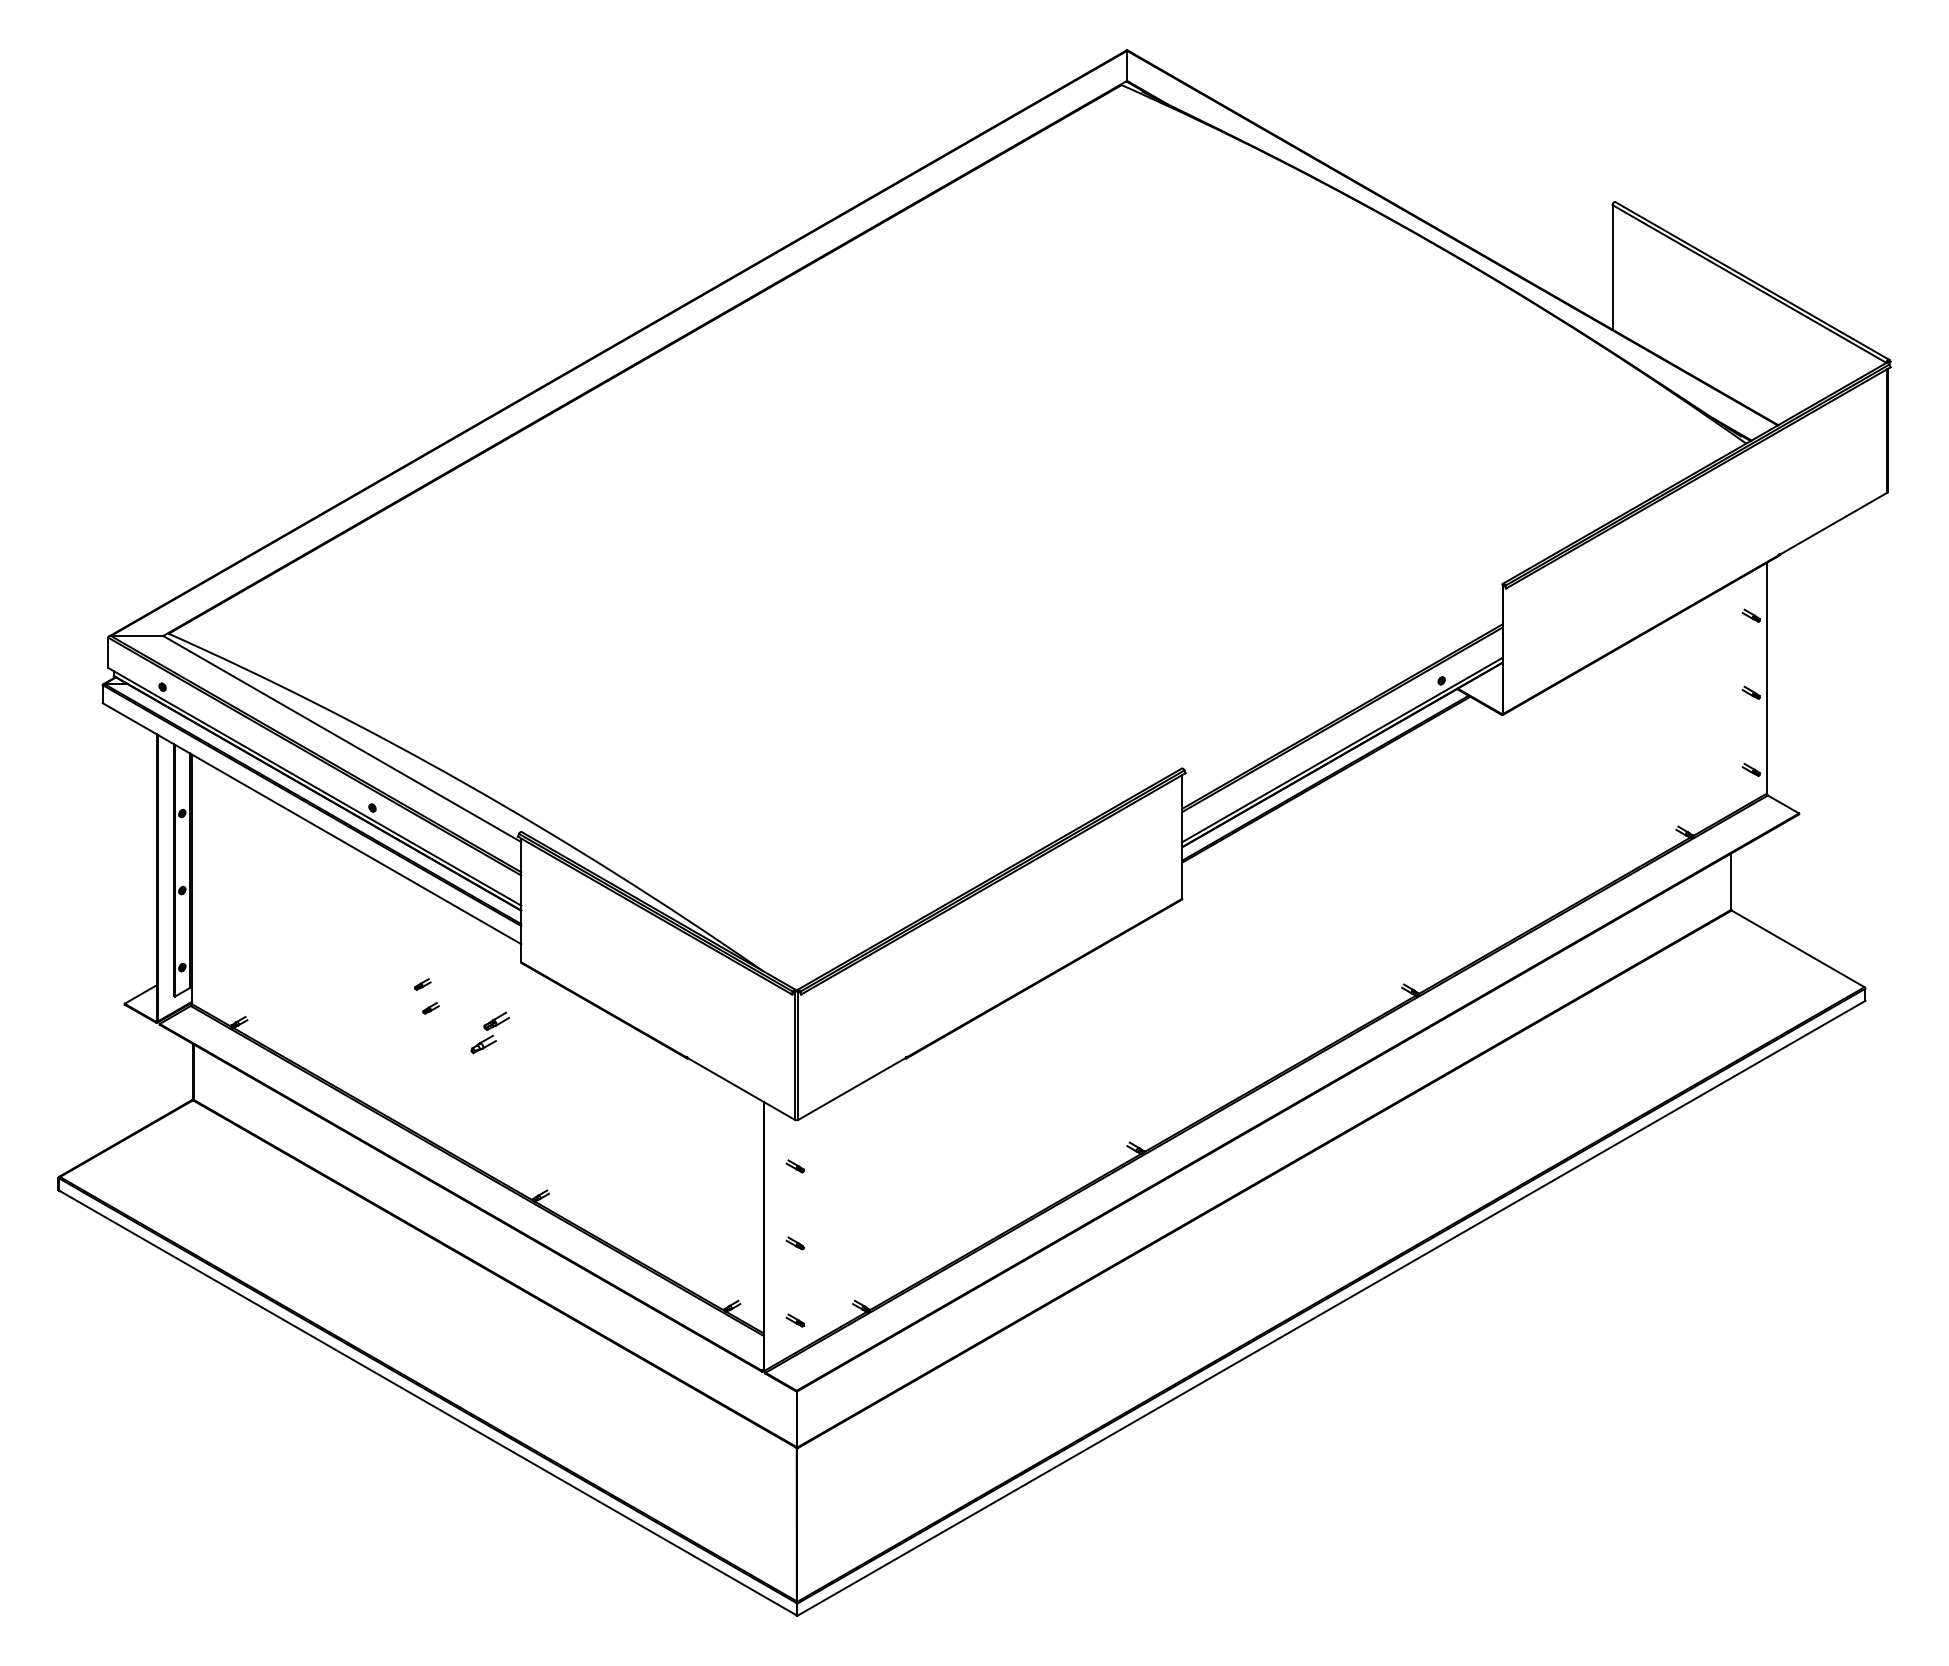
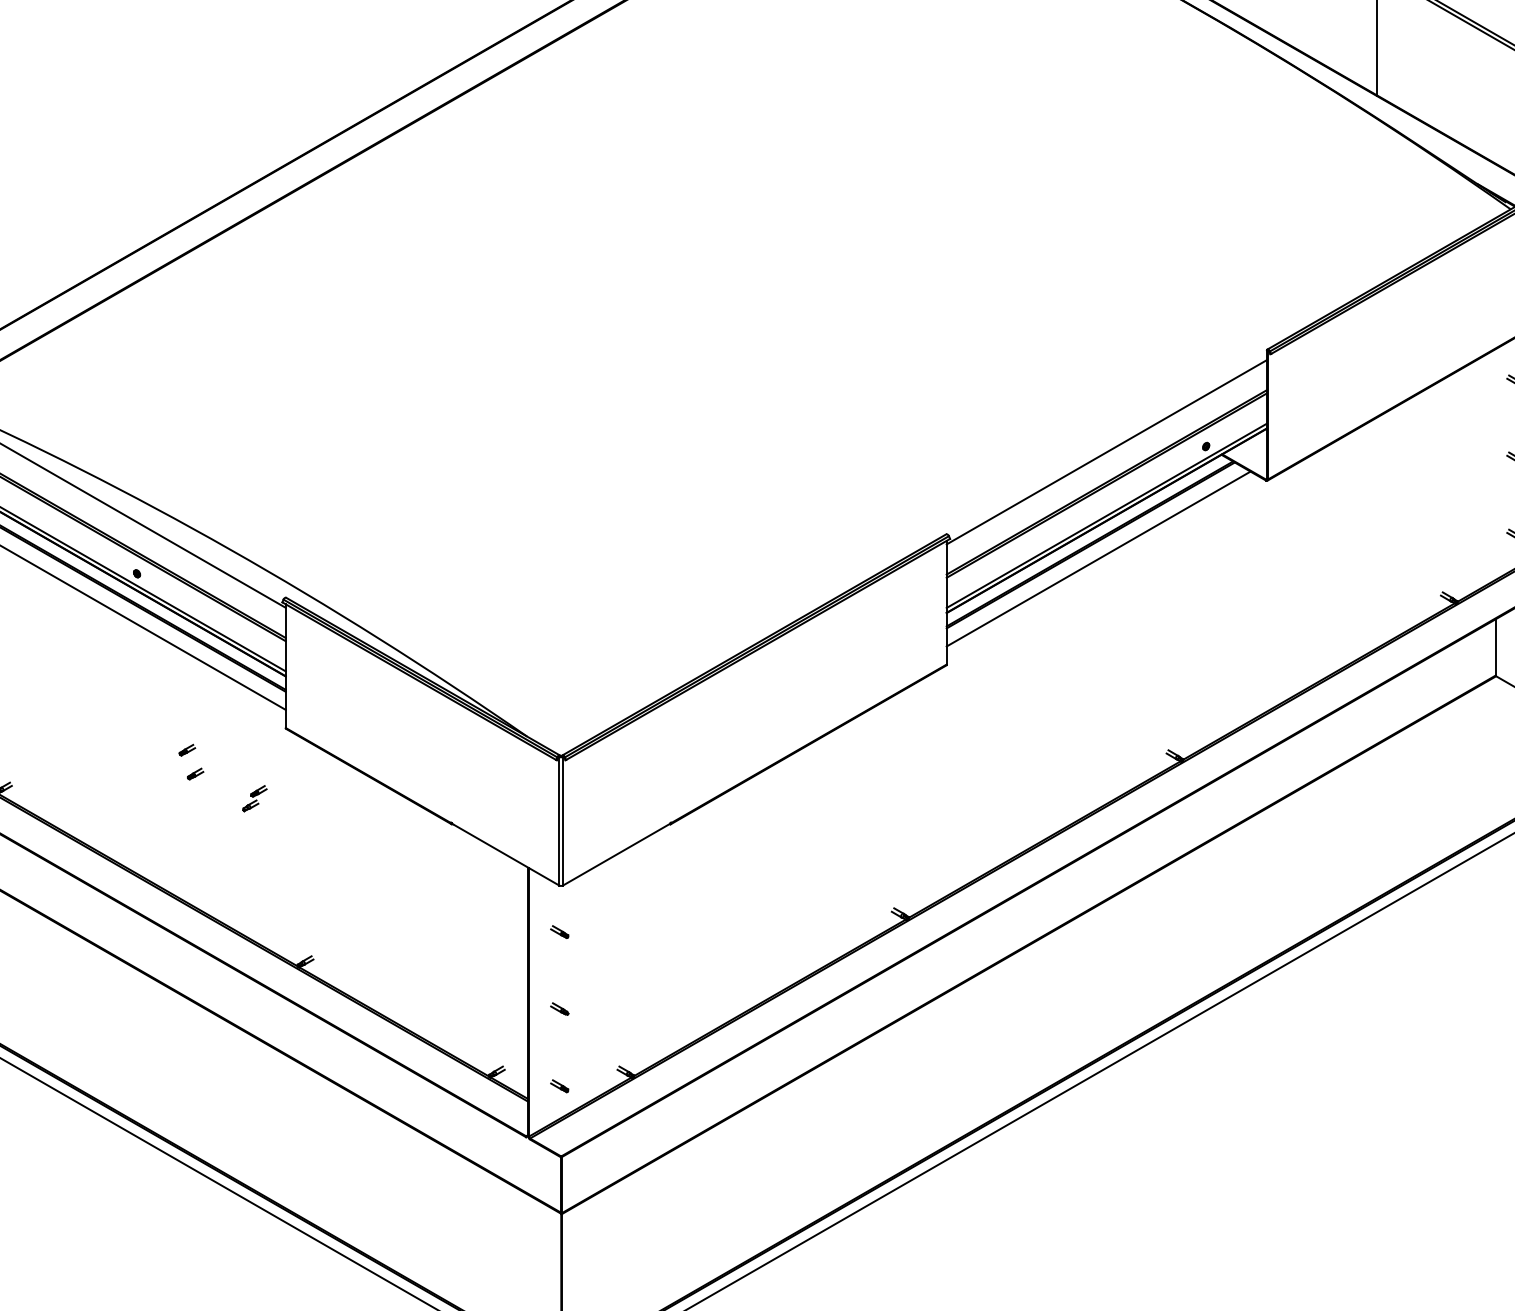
line: (1342, 686) -> (1106, 452), added
line: (1334, 792) -> (1098, 558), added
part: (490, 1032) -> (254, 798), size x0.62

